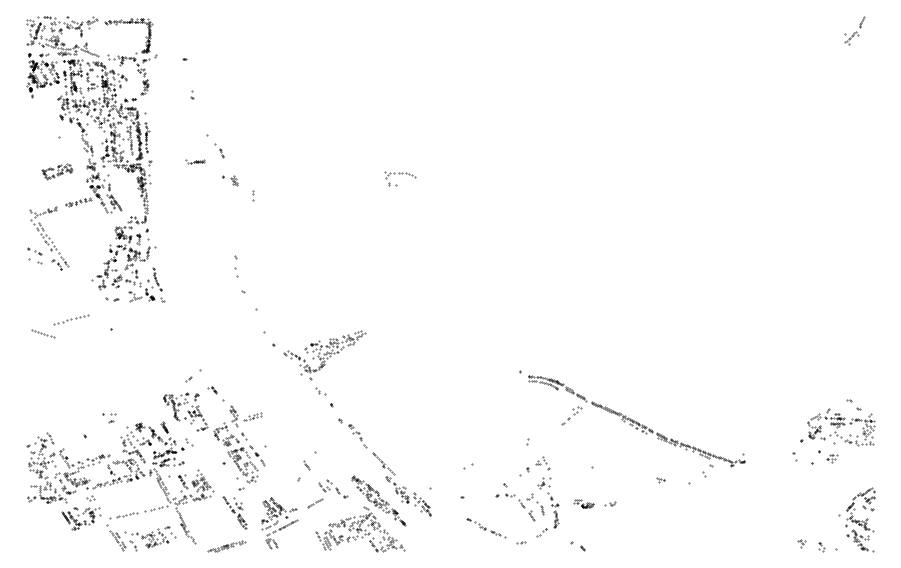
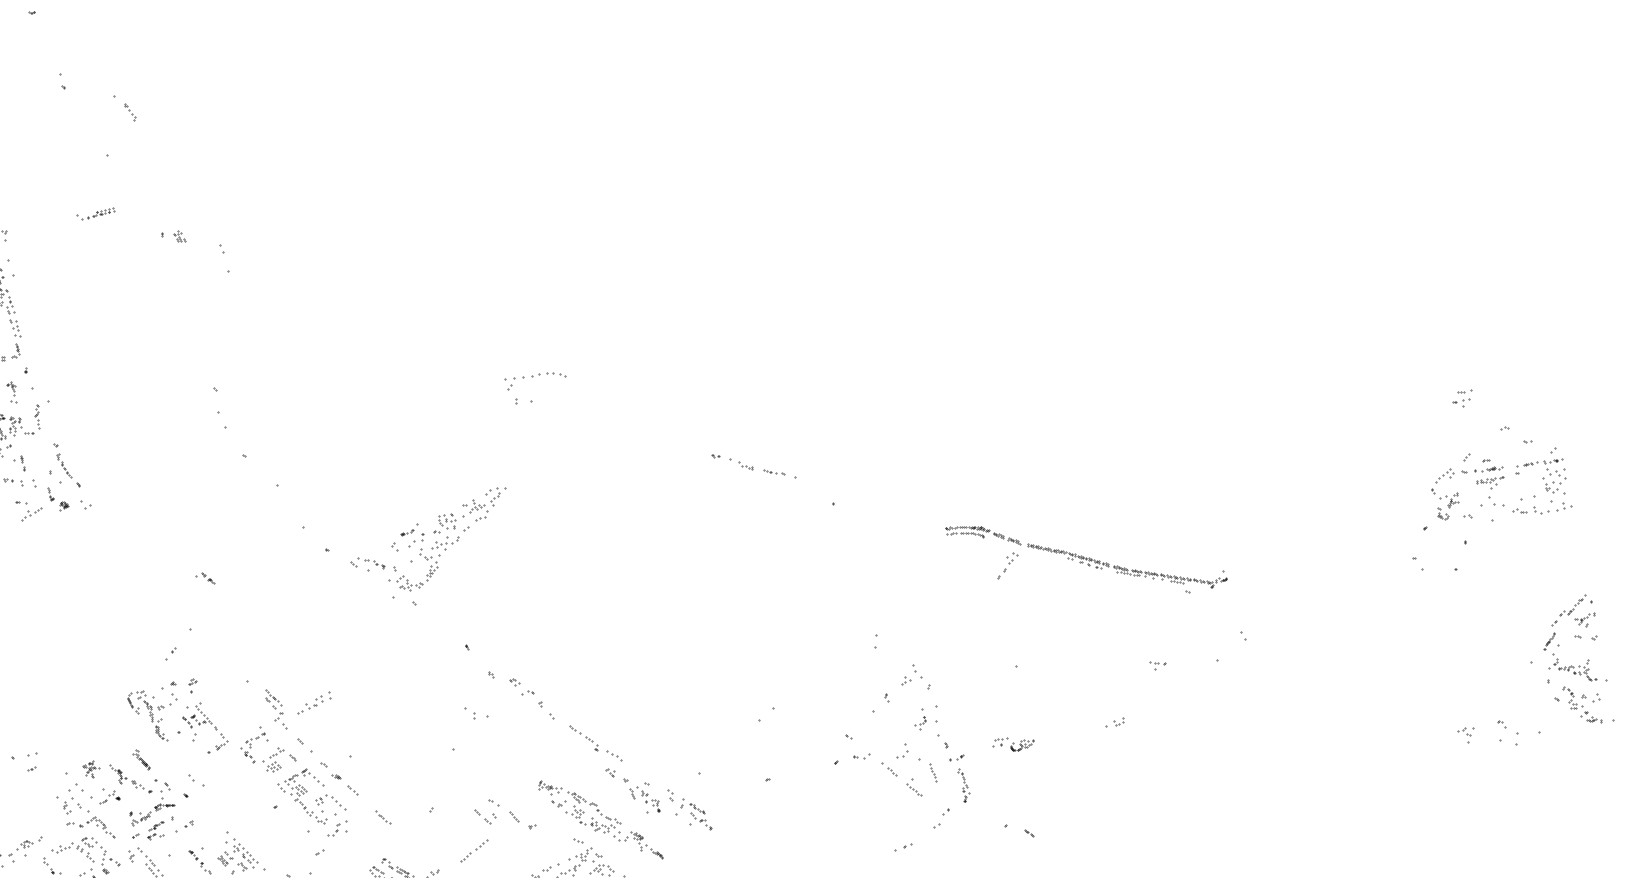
part: (219, 150) -> (124, 107), moved
part: (400, 178) -> (537, 385), moved
part: (230, 180) -> (173, 237), size x0.7
part: (253, 195) -> (226, 258), size x1.6
part: (212, 390) -> (205, 580), moved
part: (320, 391) -> (476, 713), moved
part: (636, 421) -> (1086, 556), size x0.6
part: (832, 458) -> (1463, 399), moved
part: (306, 465) -> (382, 817), moved
part: (610, 503) -> (1115, 722), moved
part: (486, 528) -> (754, 467), moved
part: (821, 547) -> (1508, 734), size x1.6

